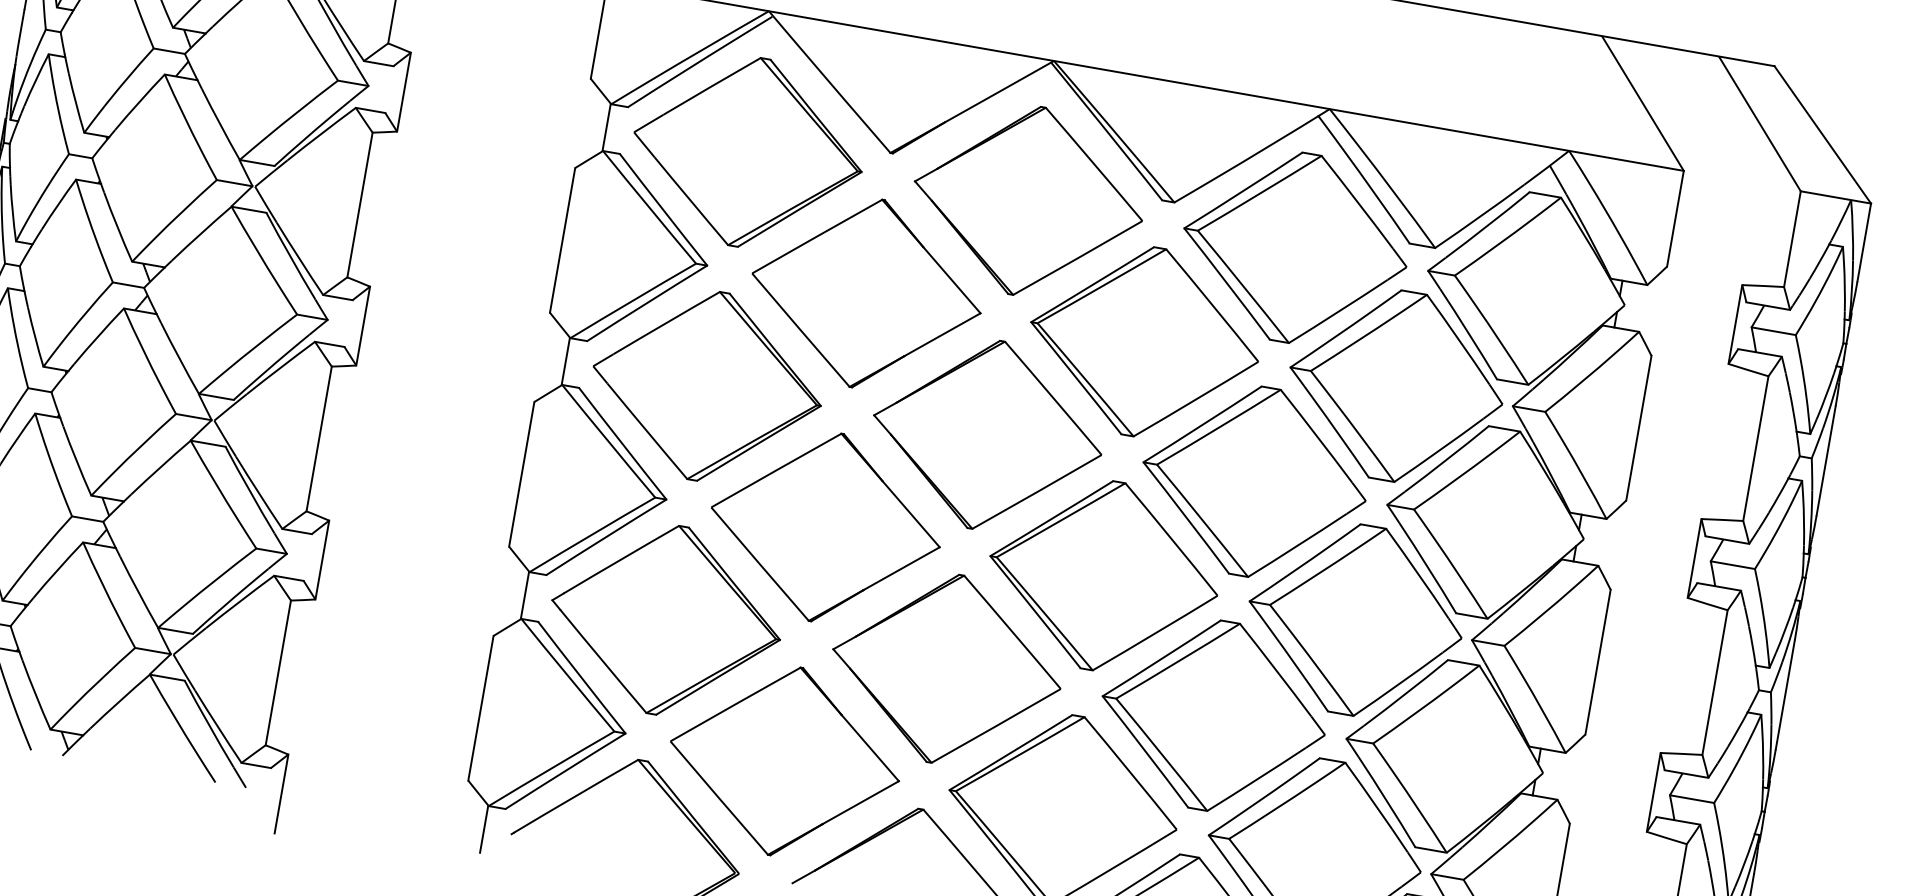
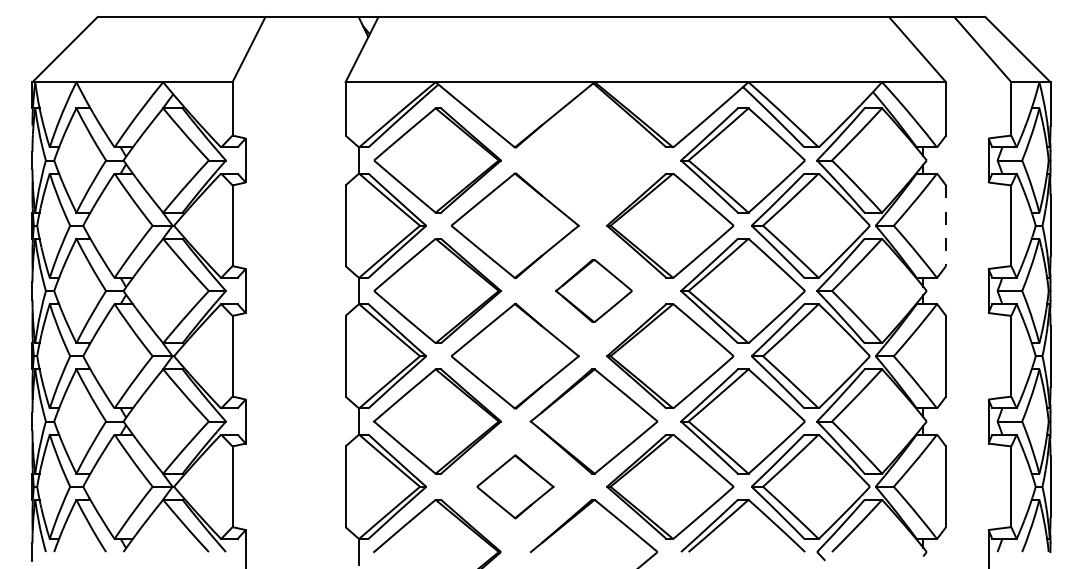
part: (1027, 200) -> (593, 160), removed
line: (1639, 429) -> (946, 226), solid -> dashed
part: (986, 433) -> (593, 290), size x0.6
part: (785, 760) -> (515, 486), size x0.6

